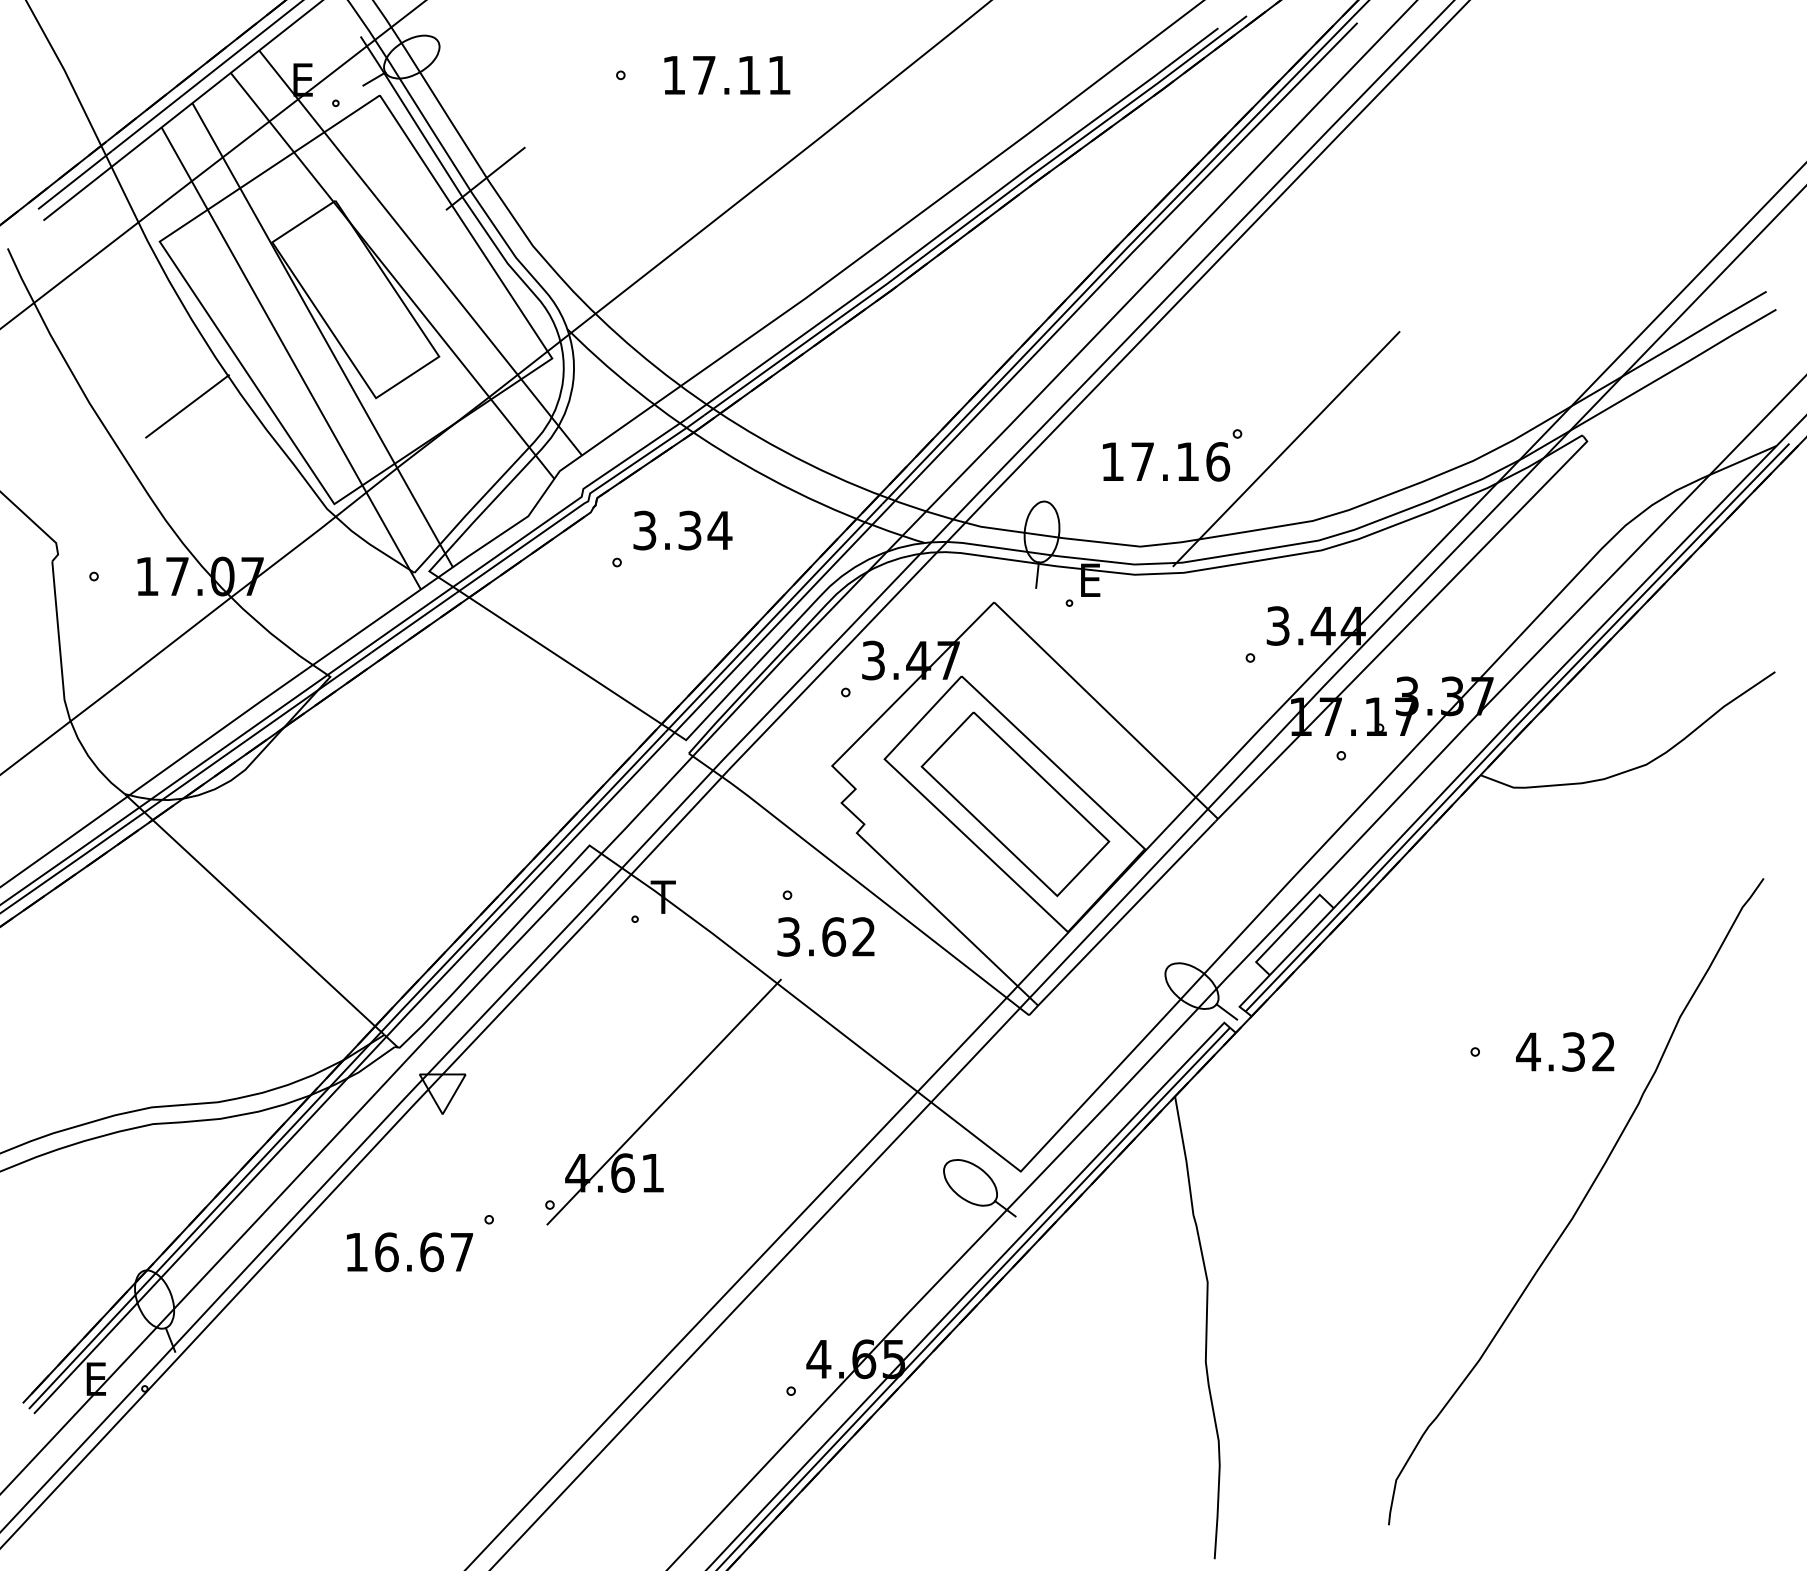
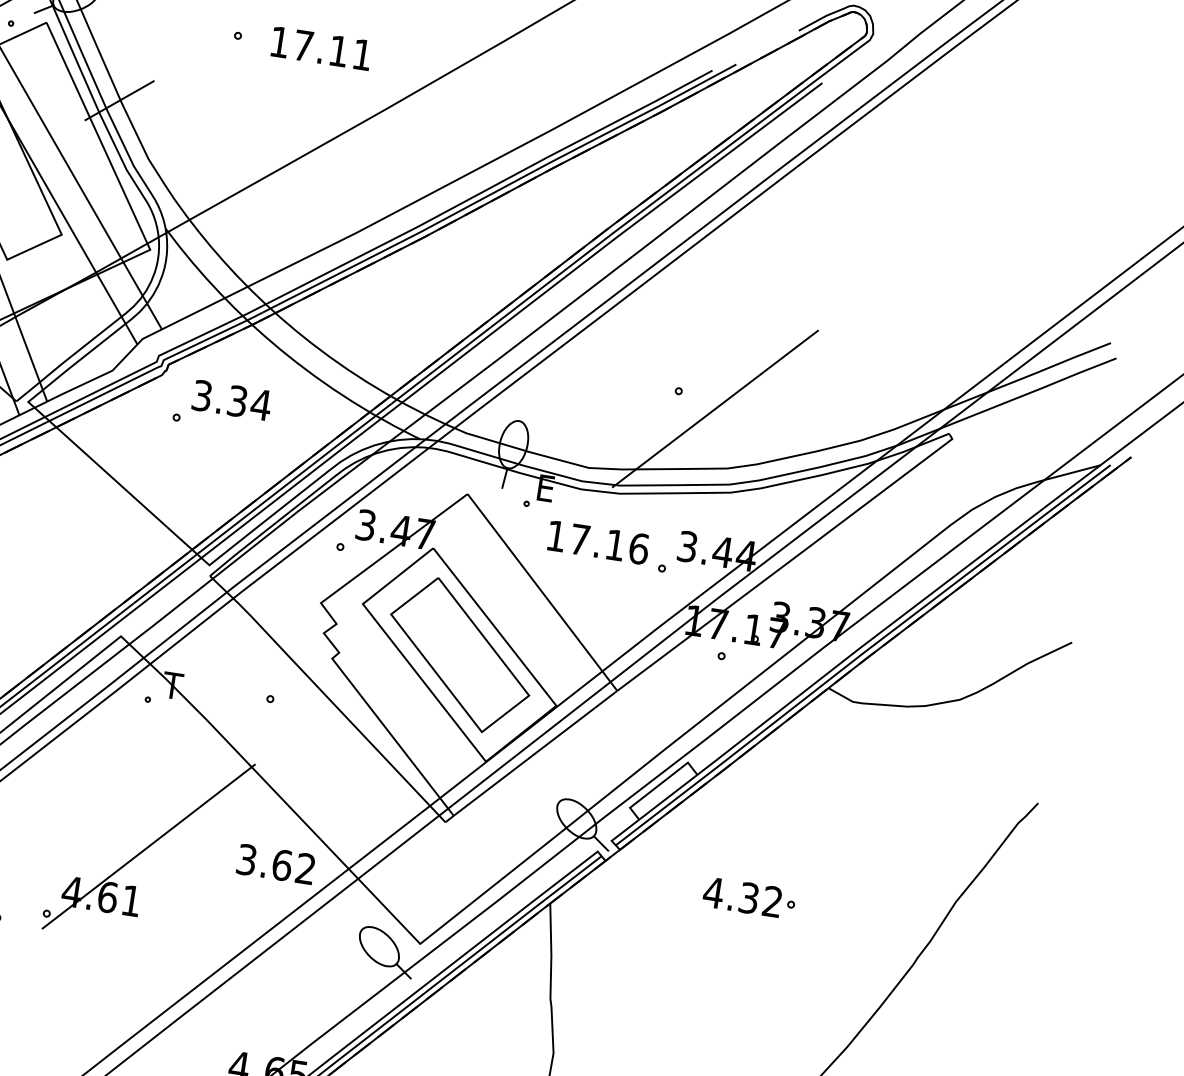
text: (1166, 461) -> (598, 542), moved
text: (825, 936) -> (275, 863), moved
text: (1565, 1051) -> (742, 896), moved

